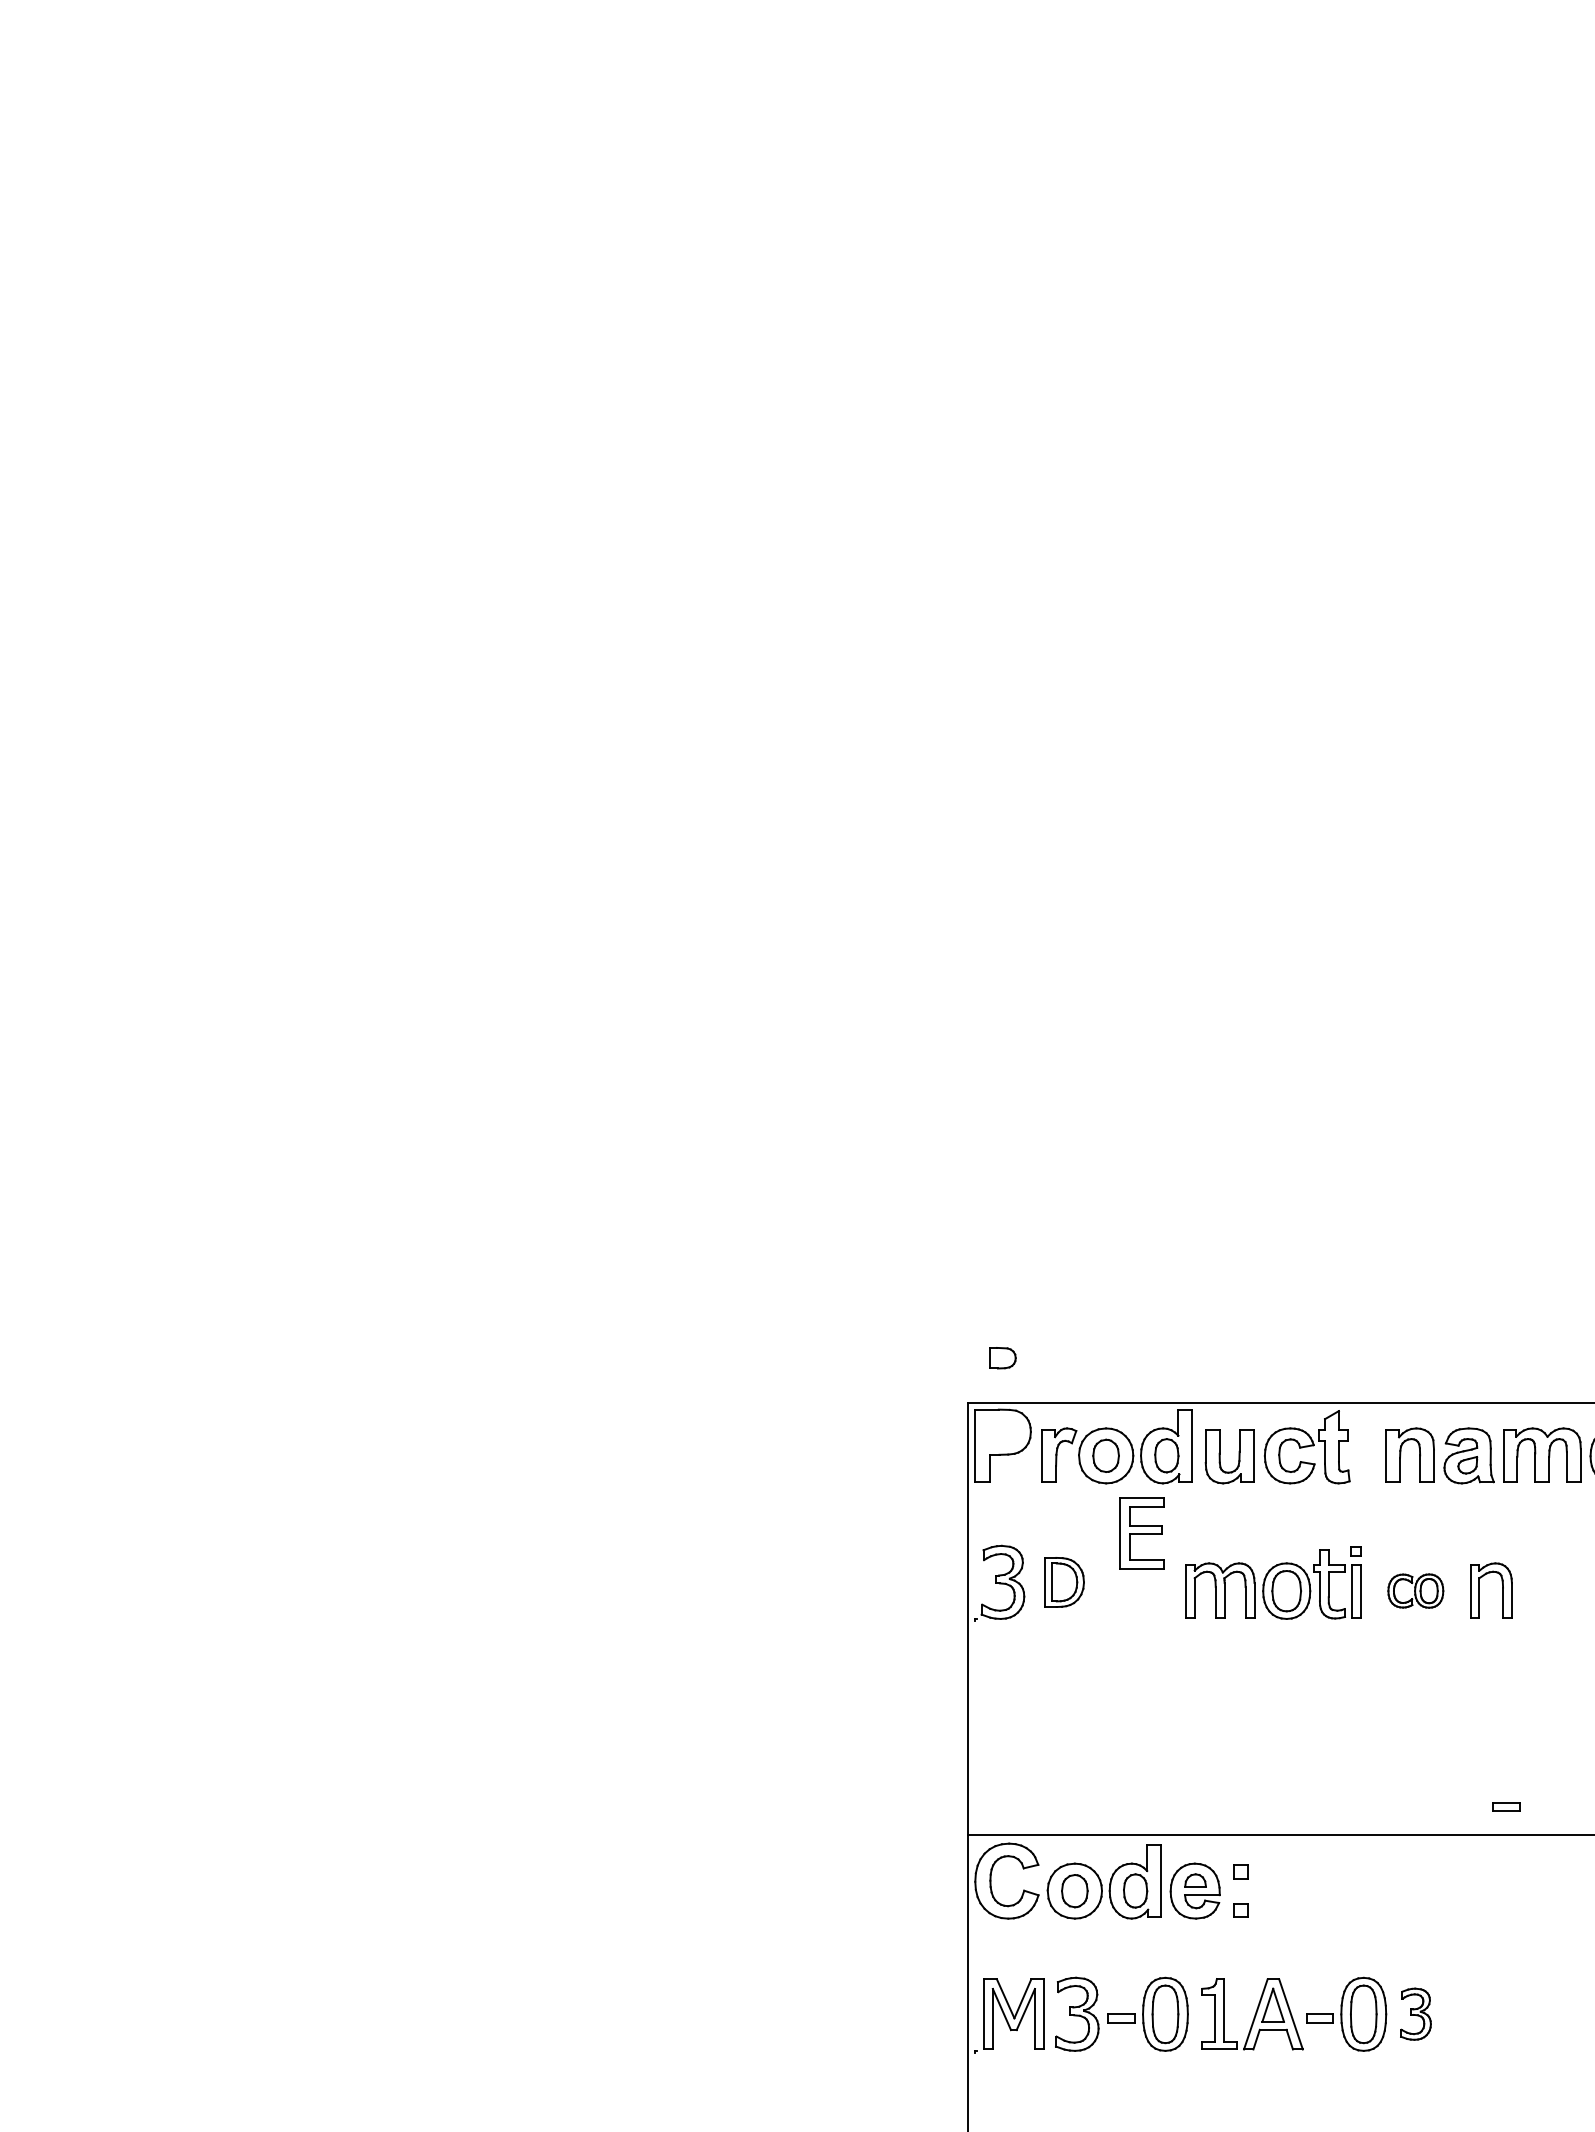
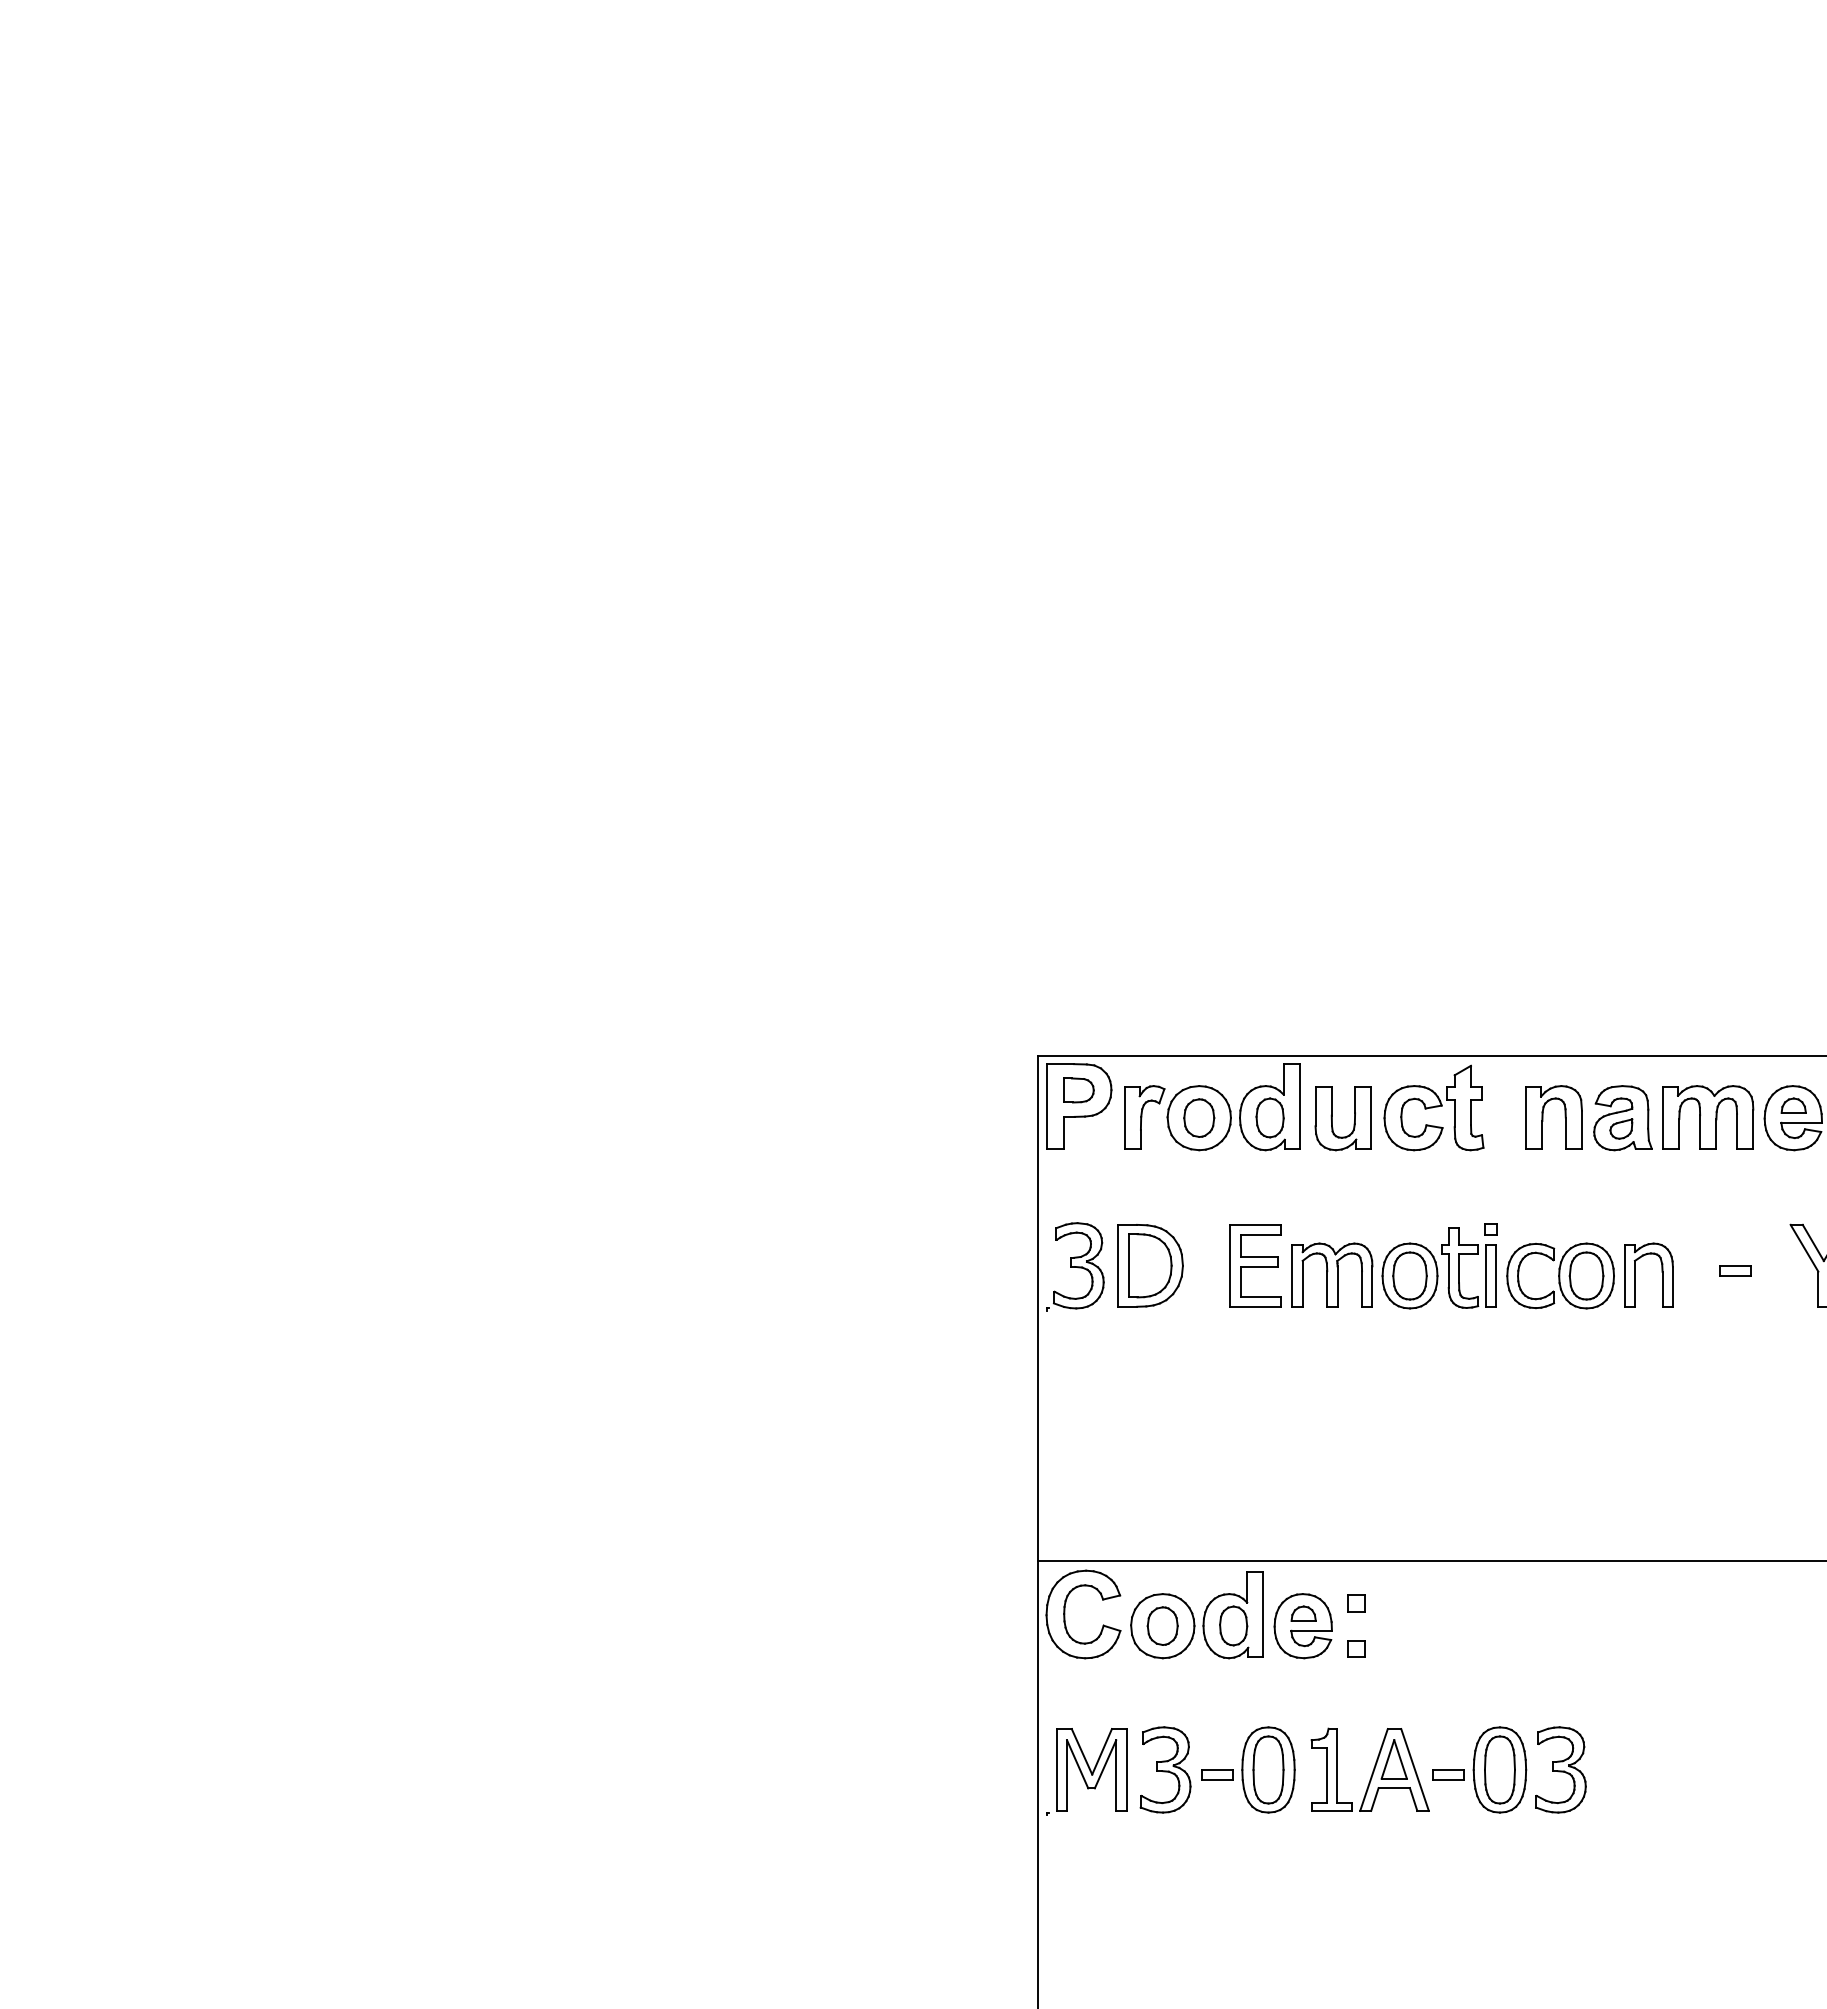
part: (1002, 1358) -> (1078, 1090), moved
part: (1141, 1533) -> (1254, 1265), moved
part: (1064, 1582) -> (1150, 1265), size x1.43
part: (1415, 1590) -> (1560, 1275), size x1.67
part: (1506, 1806) -> (1735, 1270), moved
part: (1415, 2013) -> (1560, 1768), size x1.43

